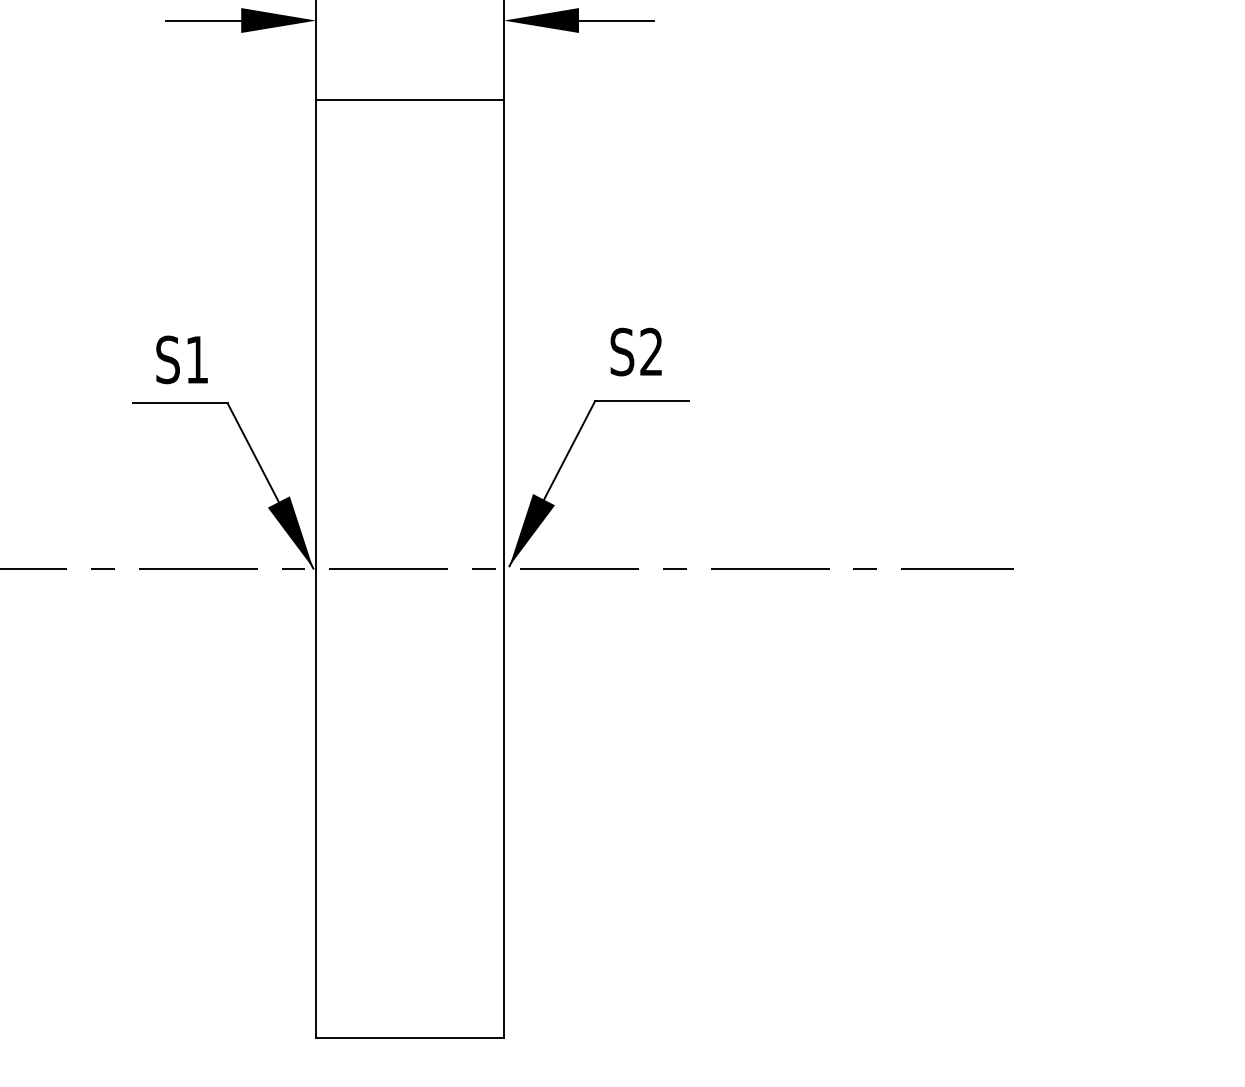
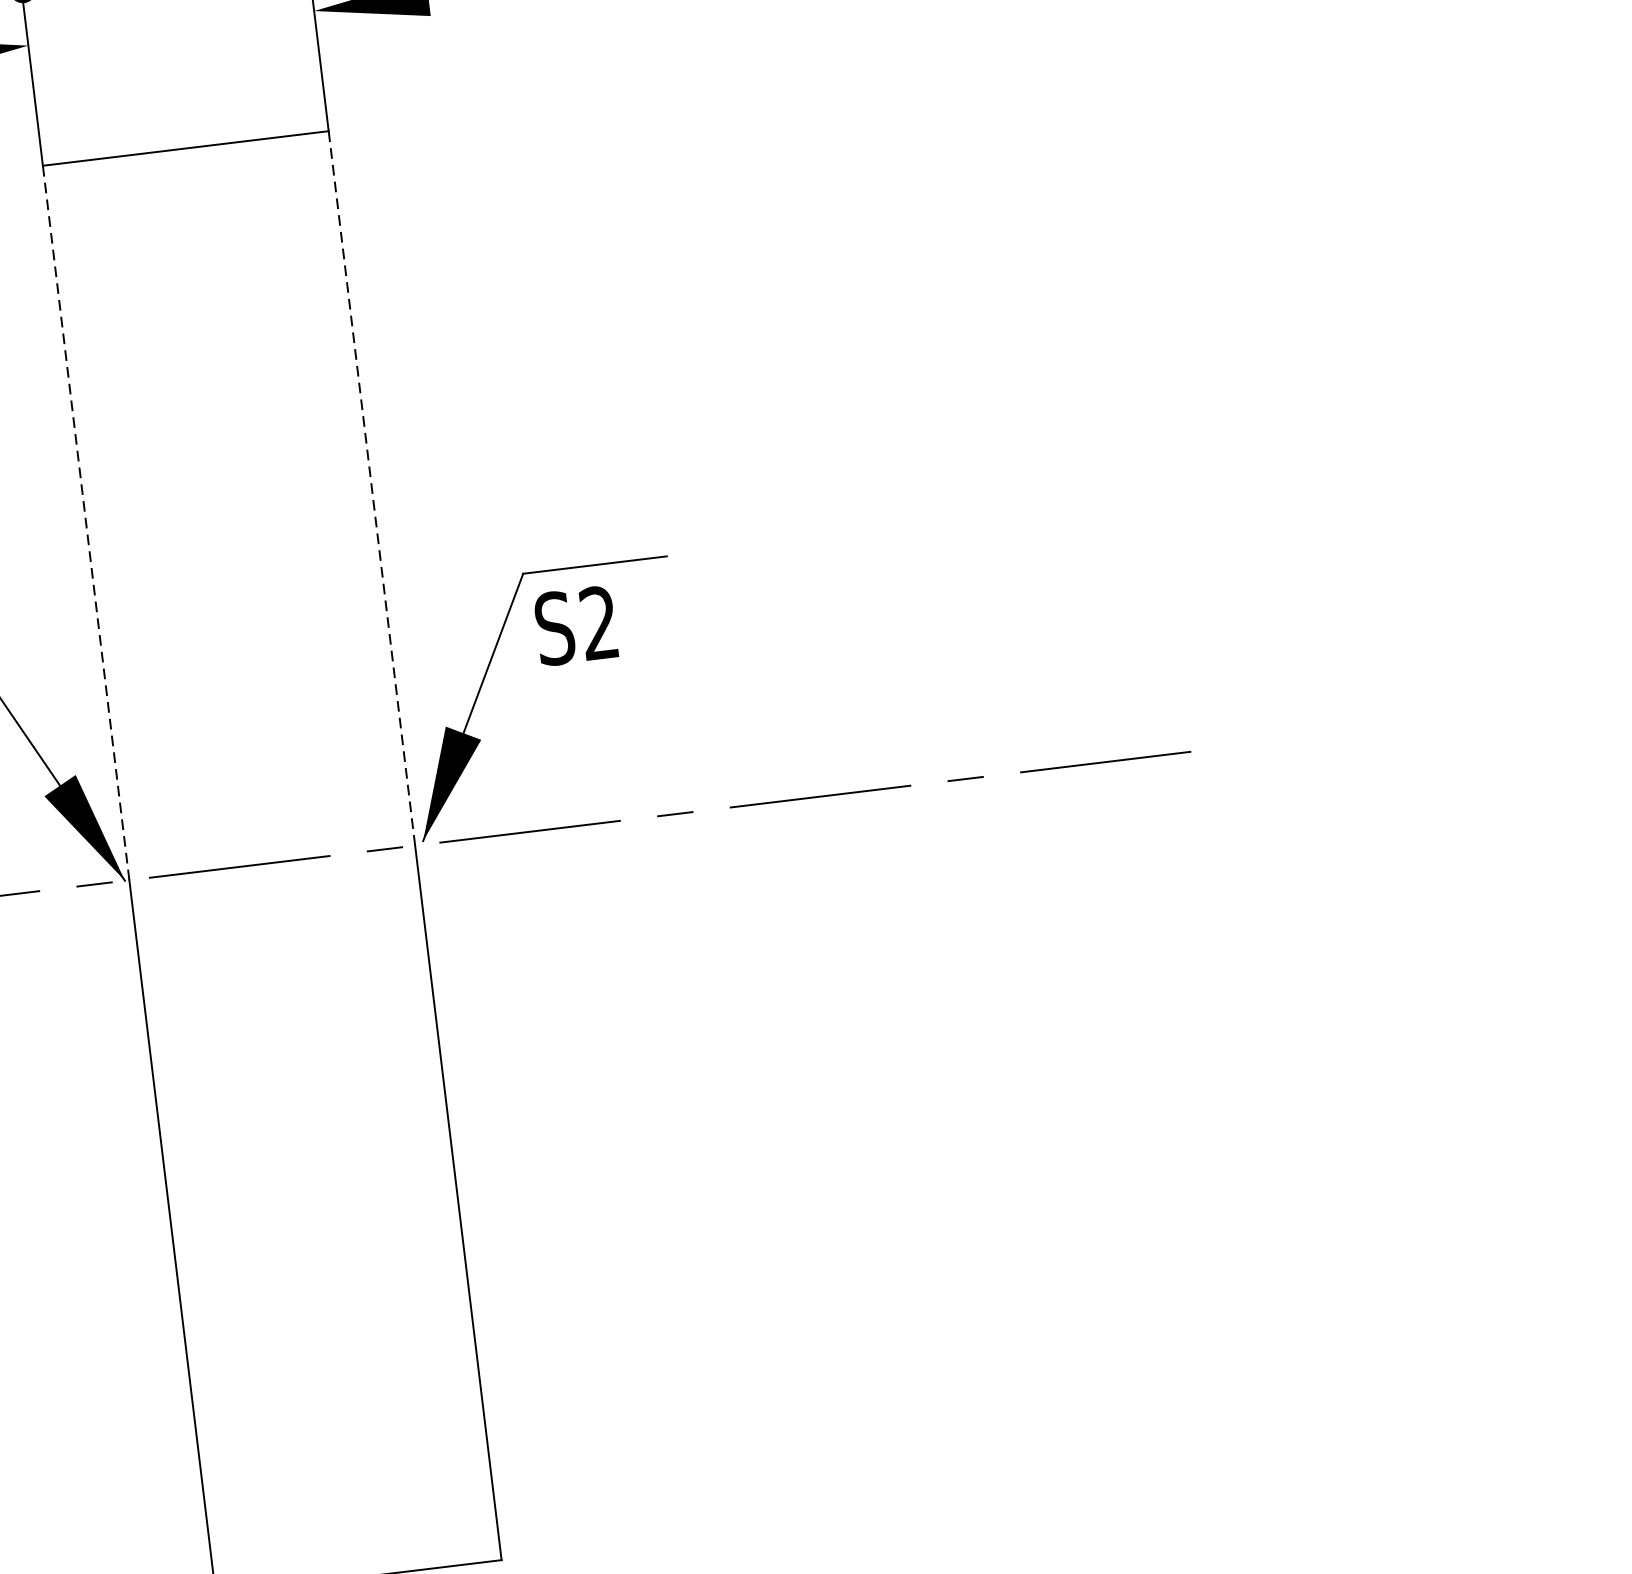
line: (316, 334) -> (86, 523), solid -> dashed
line: (503, 334) -> (371, 489), solid -> dashed
text: (635, 351) -> (574, 625), moved

